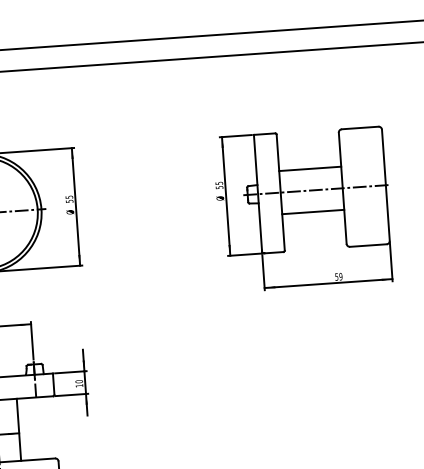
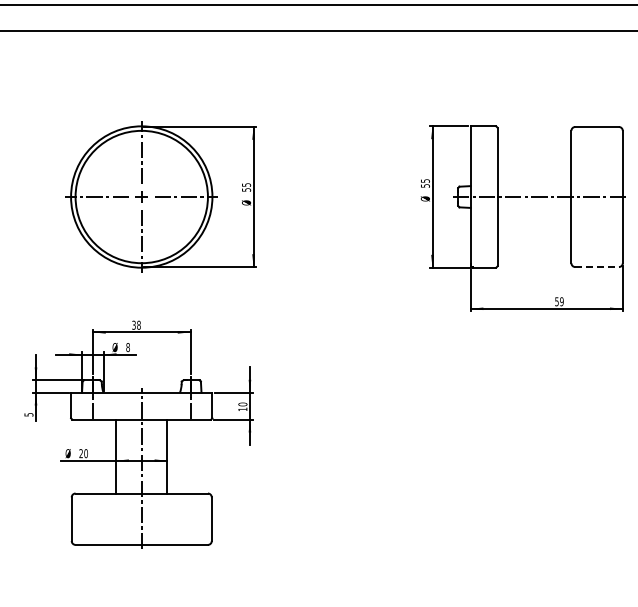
line: (310, 169) -> (534, 171), removed
line: (313, 211) -> (534, 222), removed
line: (368, 245) -> (597, 267), solid -> dashed

